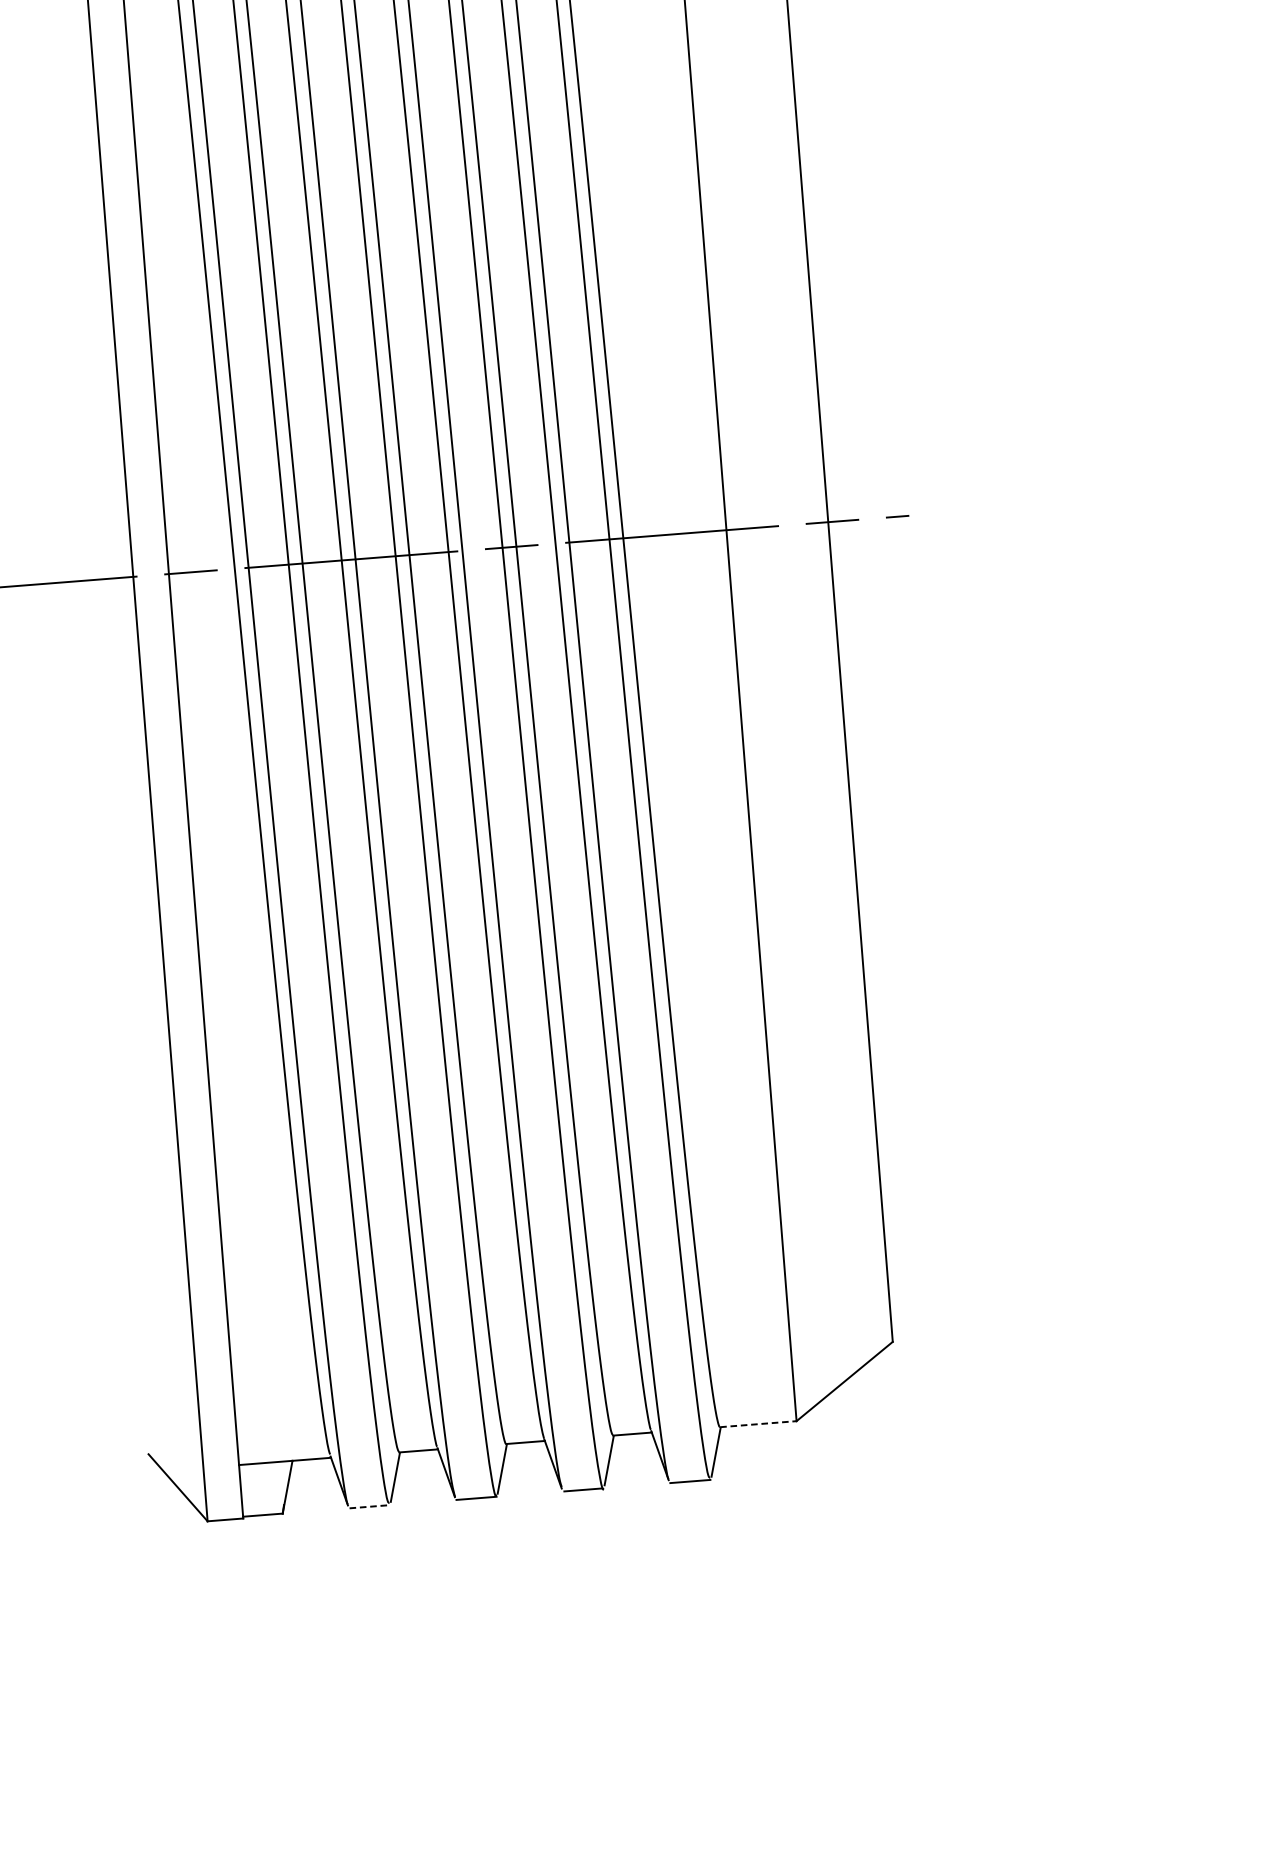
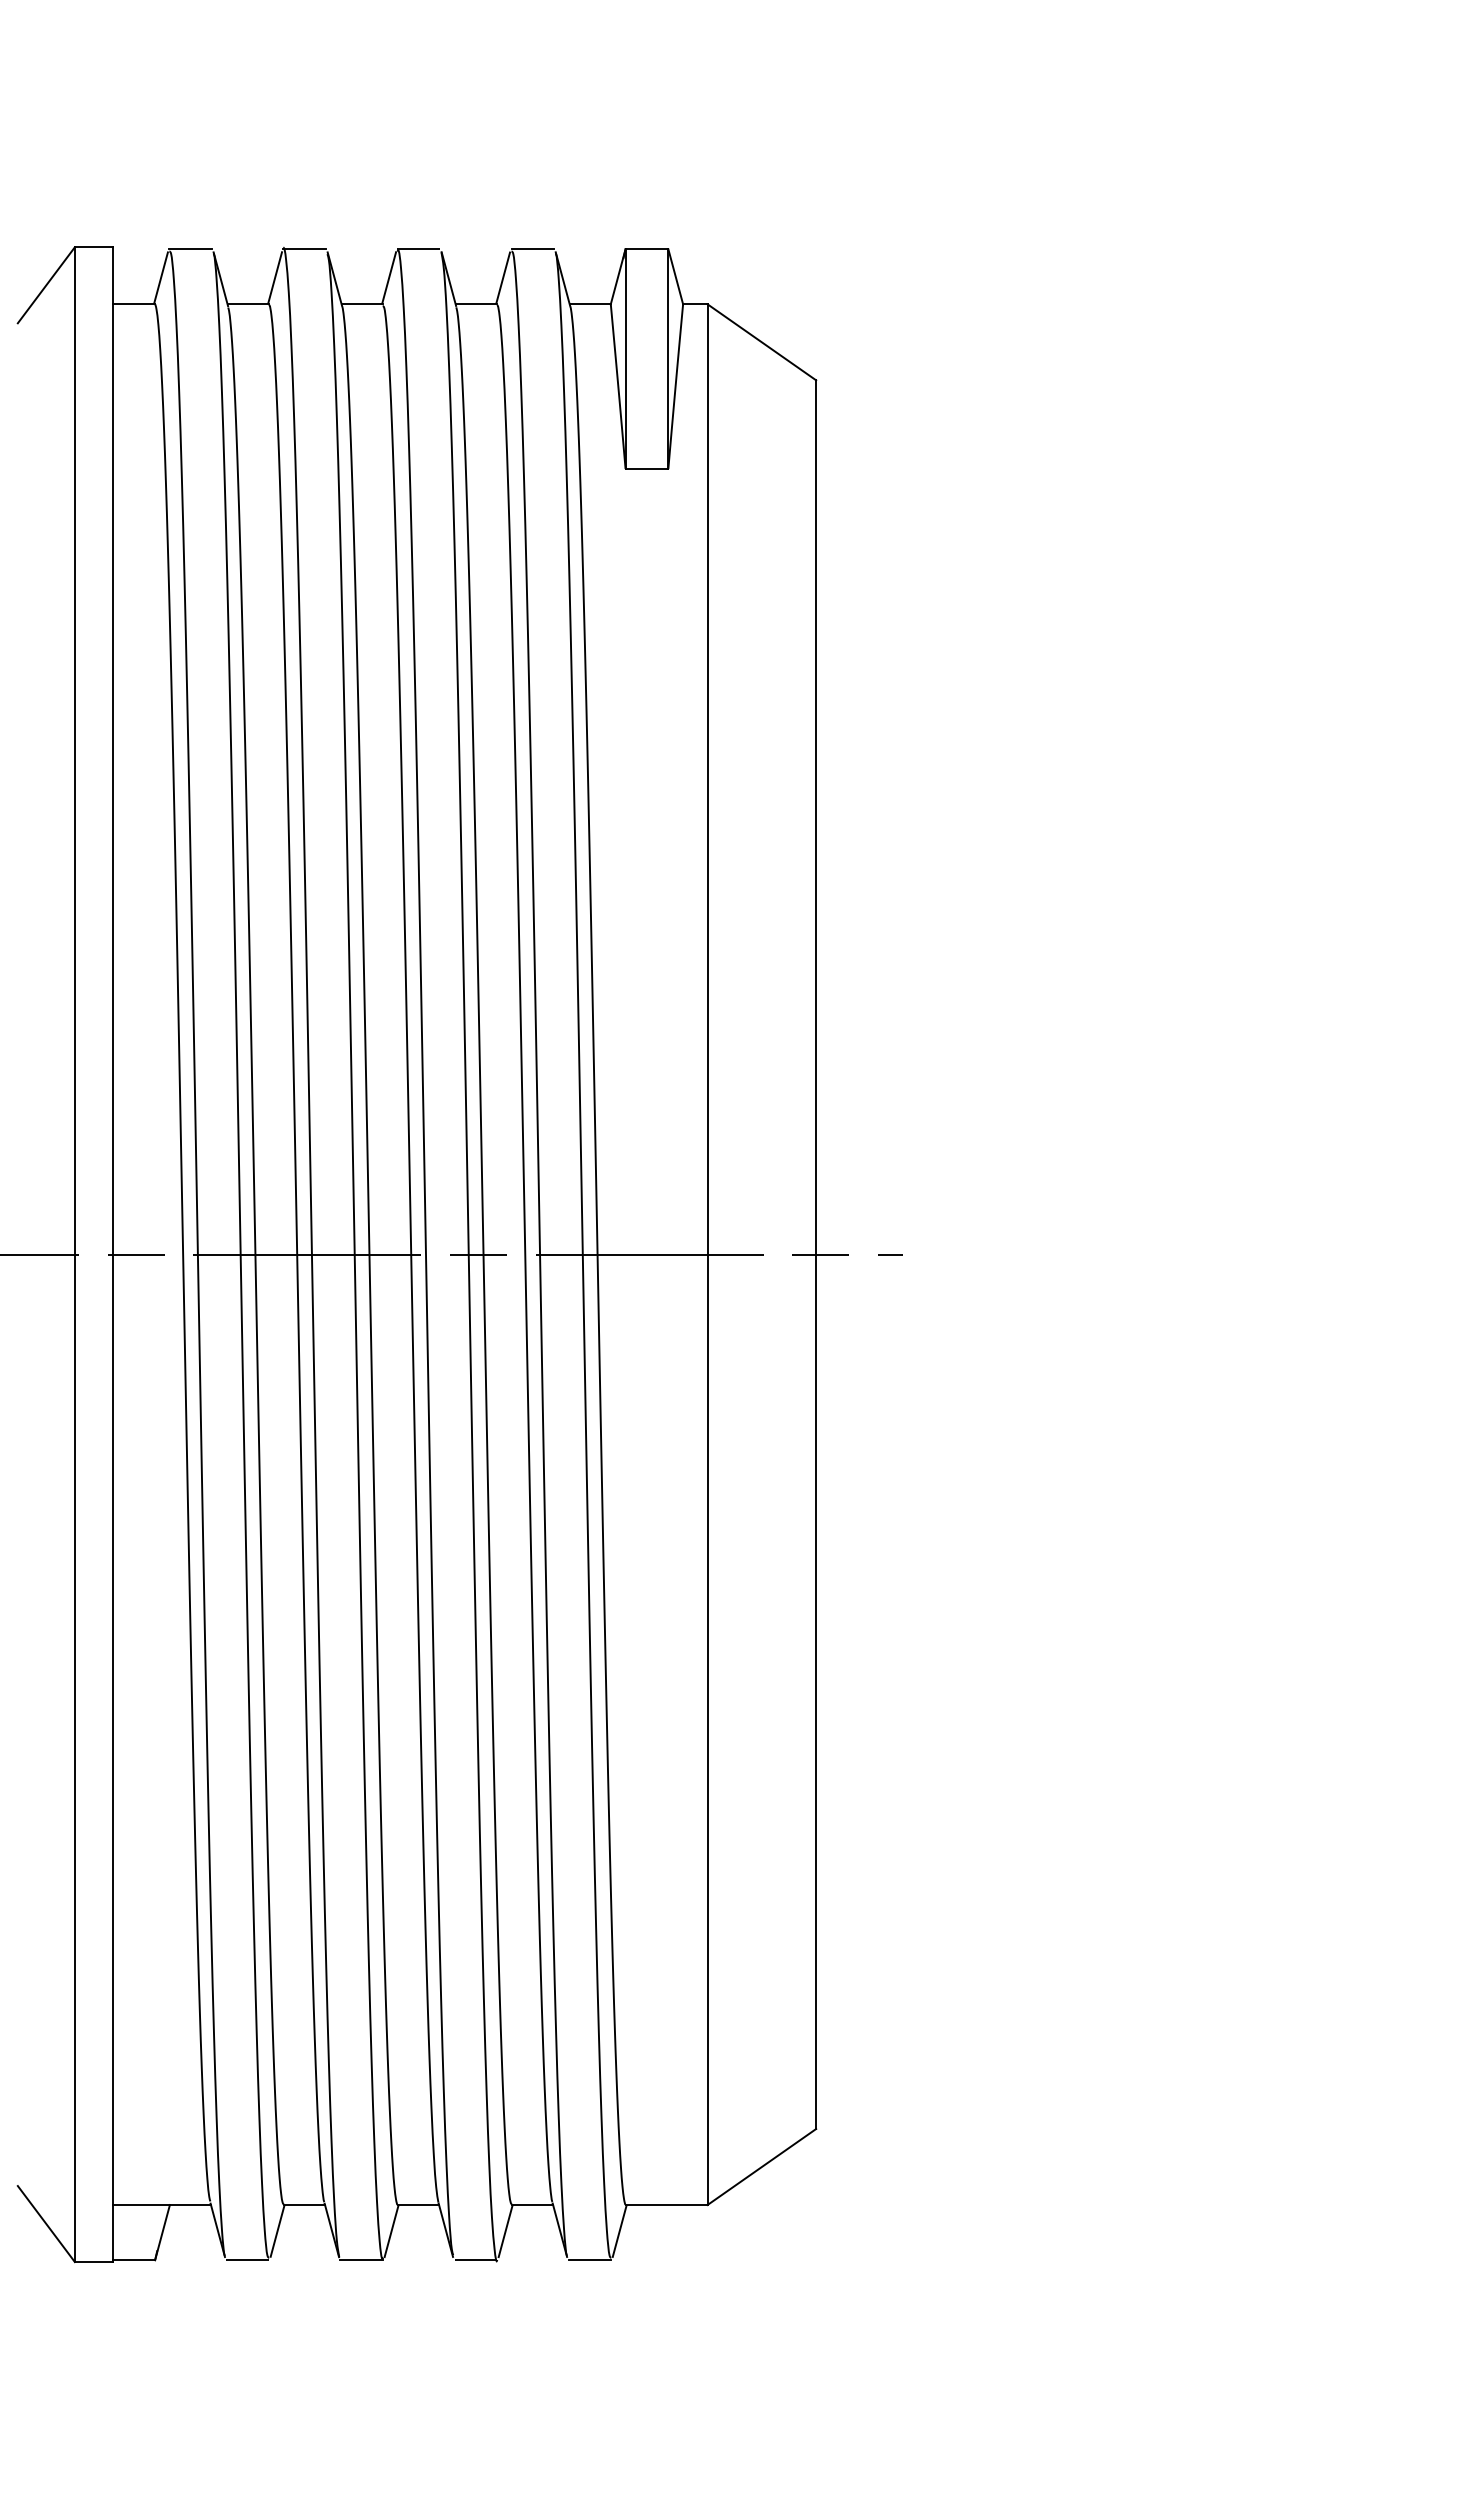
line: (758, 1424) -> (666, 2205), dashed -> solid
line: (369, 1507) -> (247, 2260), dashed -> solid

